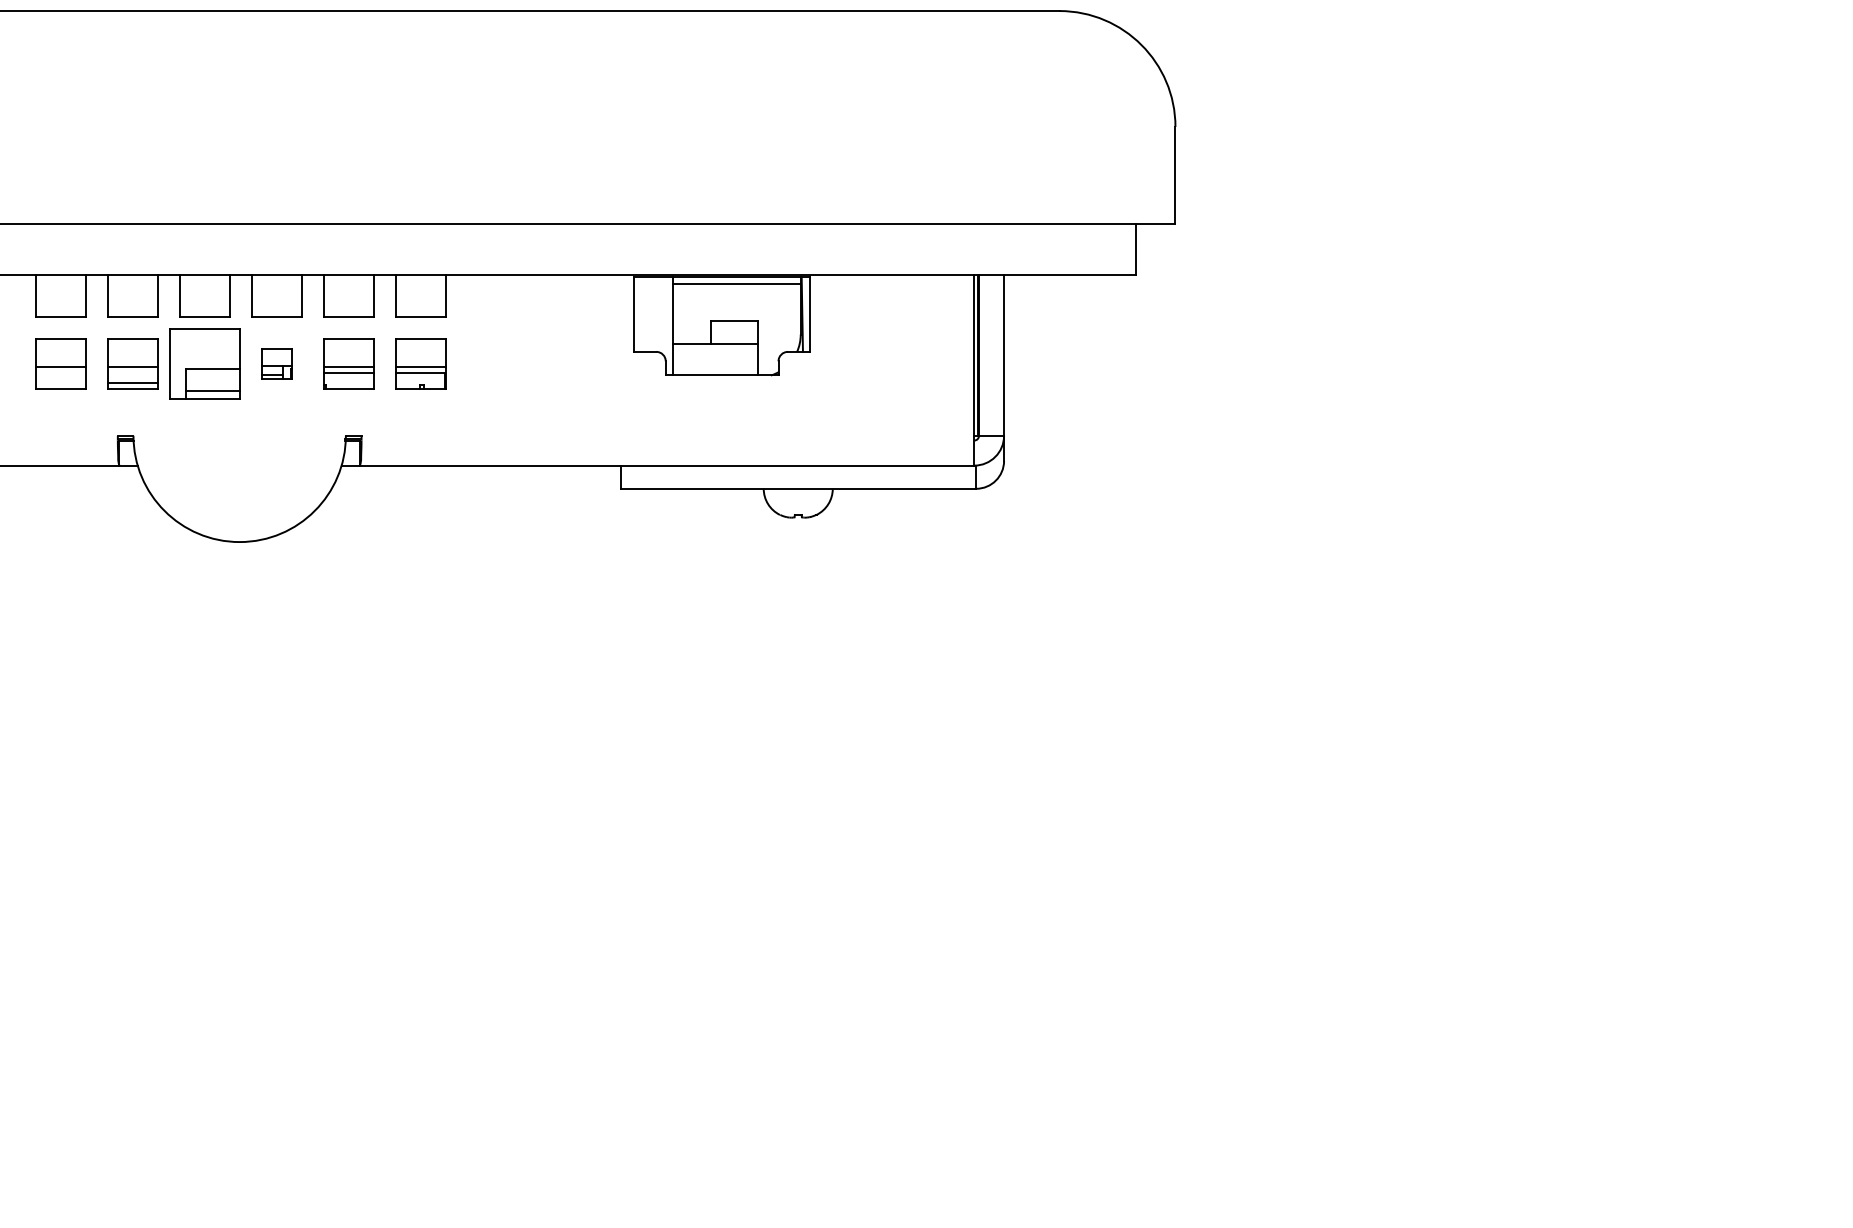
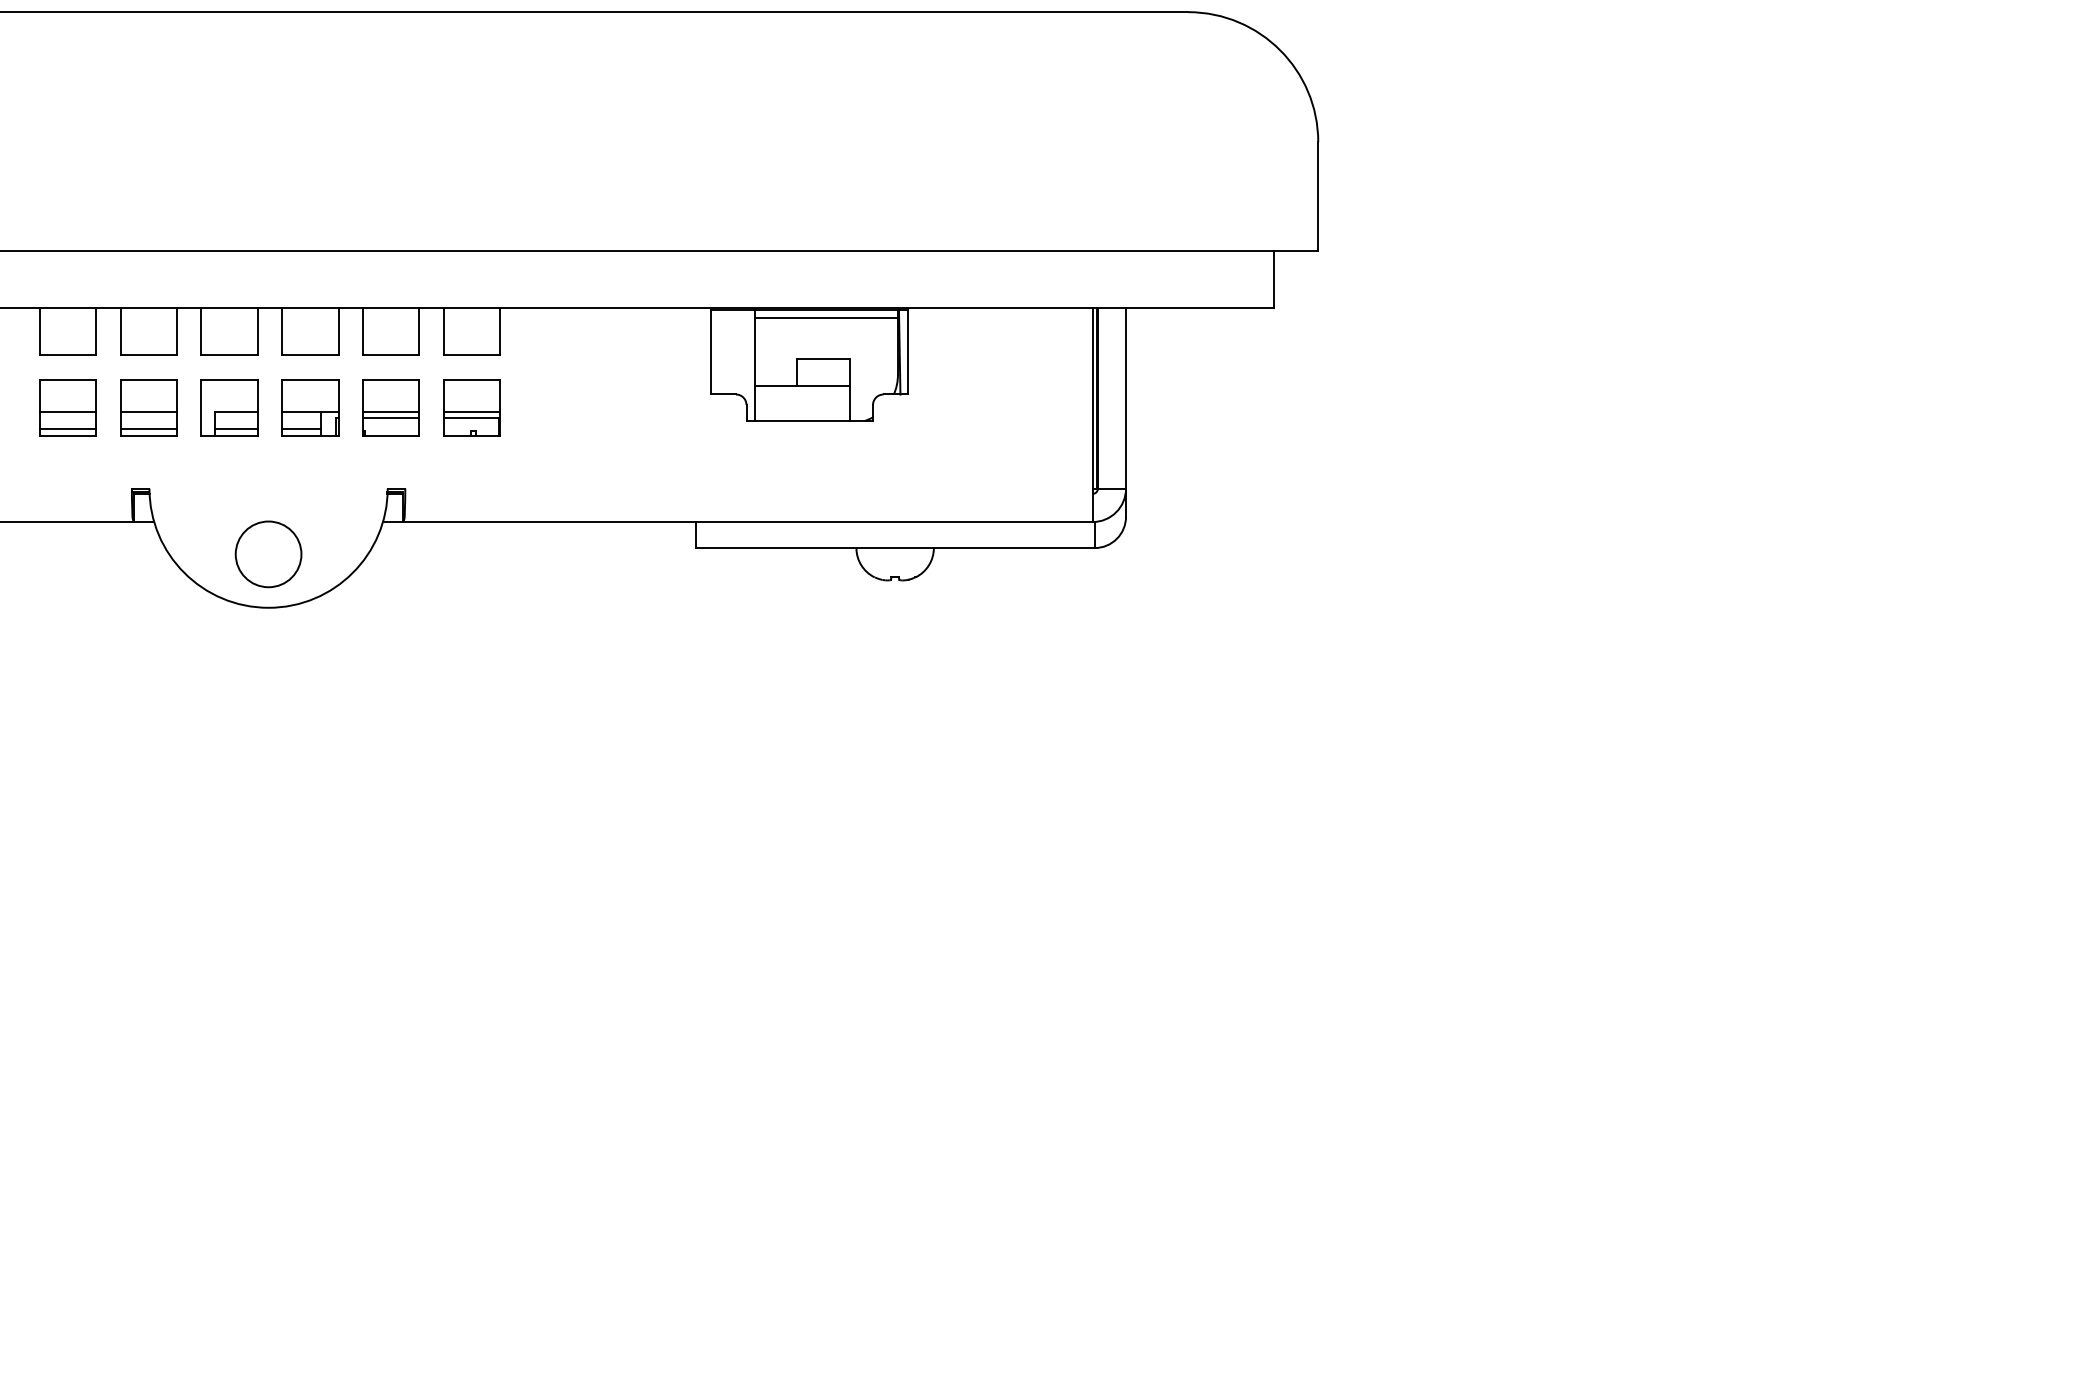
part: (204, 363) -> (229, 407), size x0.71
part: (277, 363) -> (310, 407), size x1.67
line: (60, 383) -> (67, 429), added
circle: (239, 494) -> (268, 554), added

